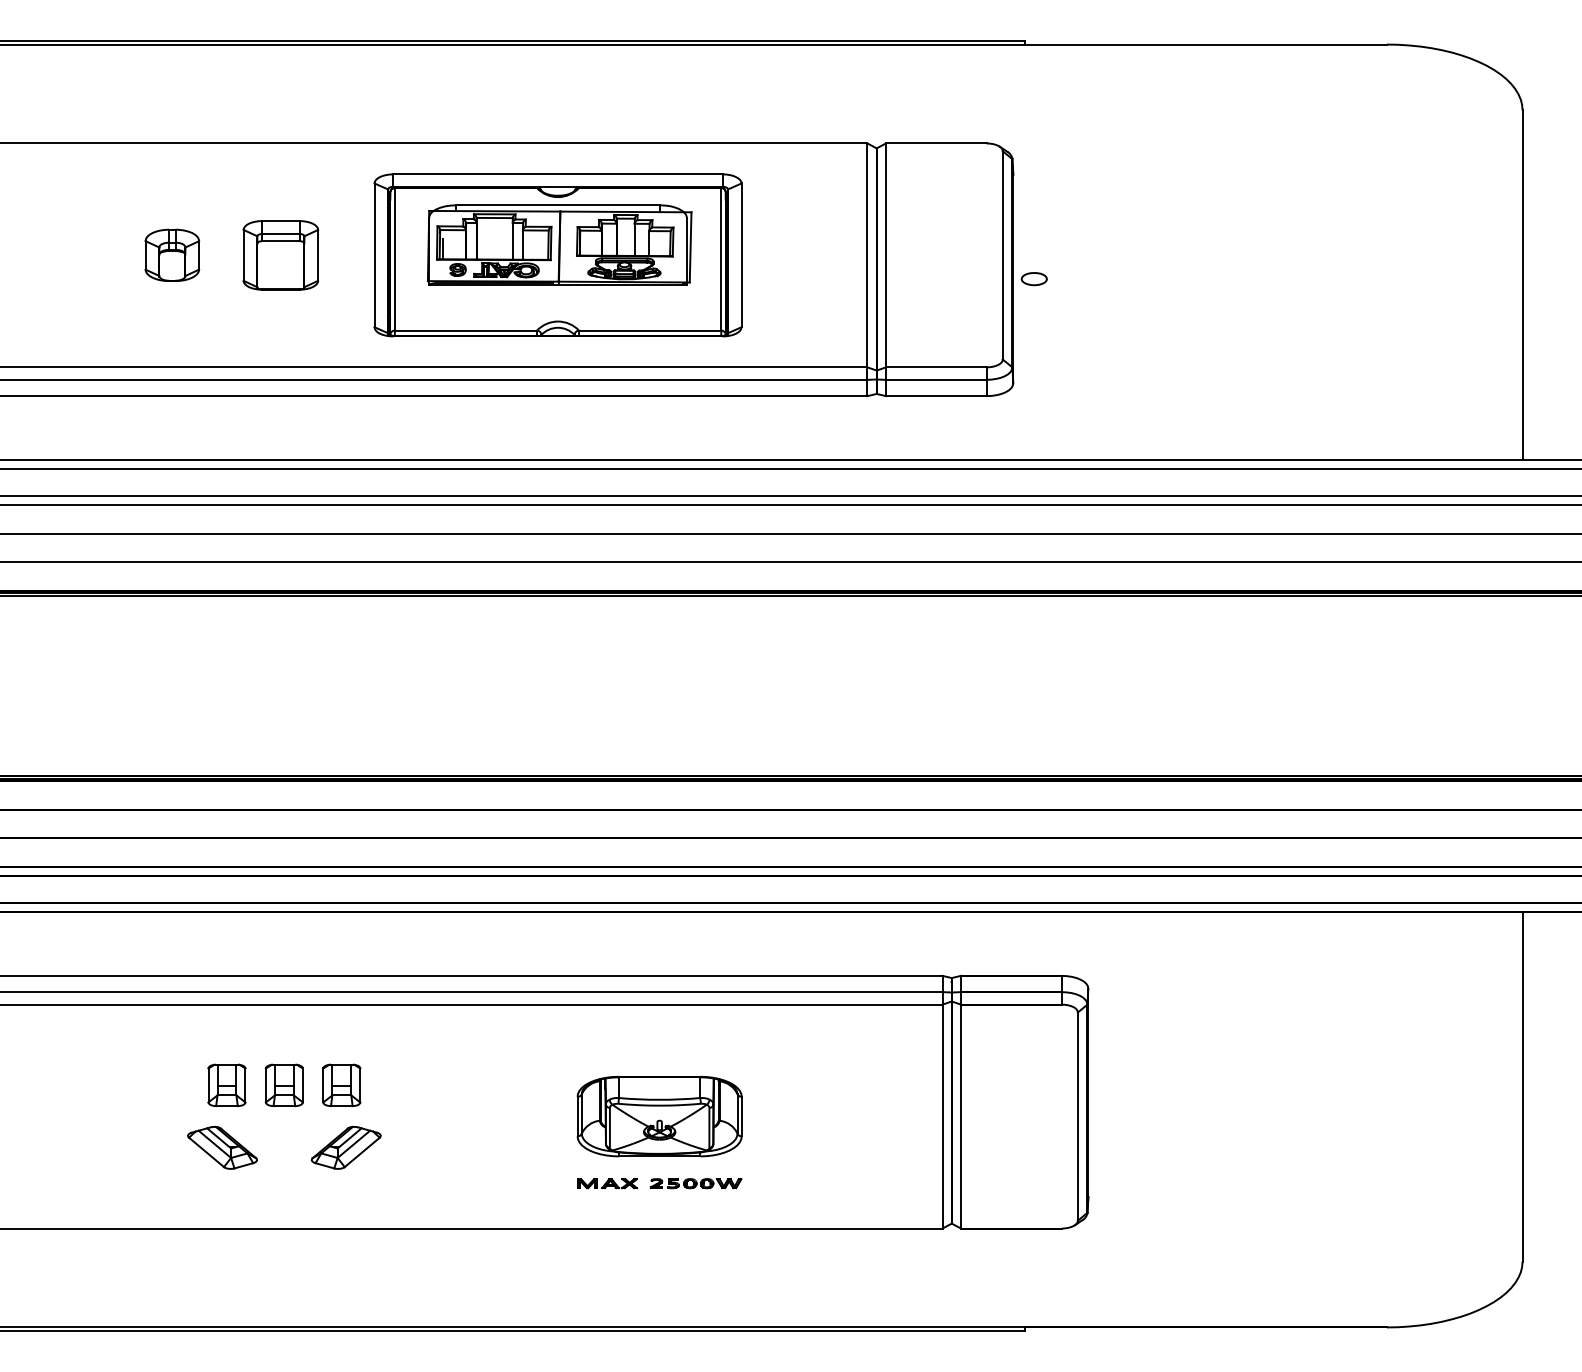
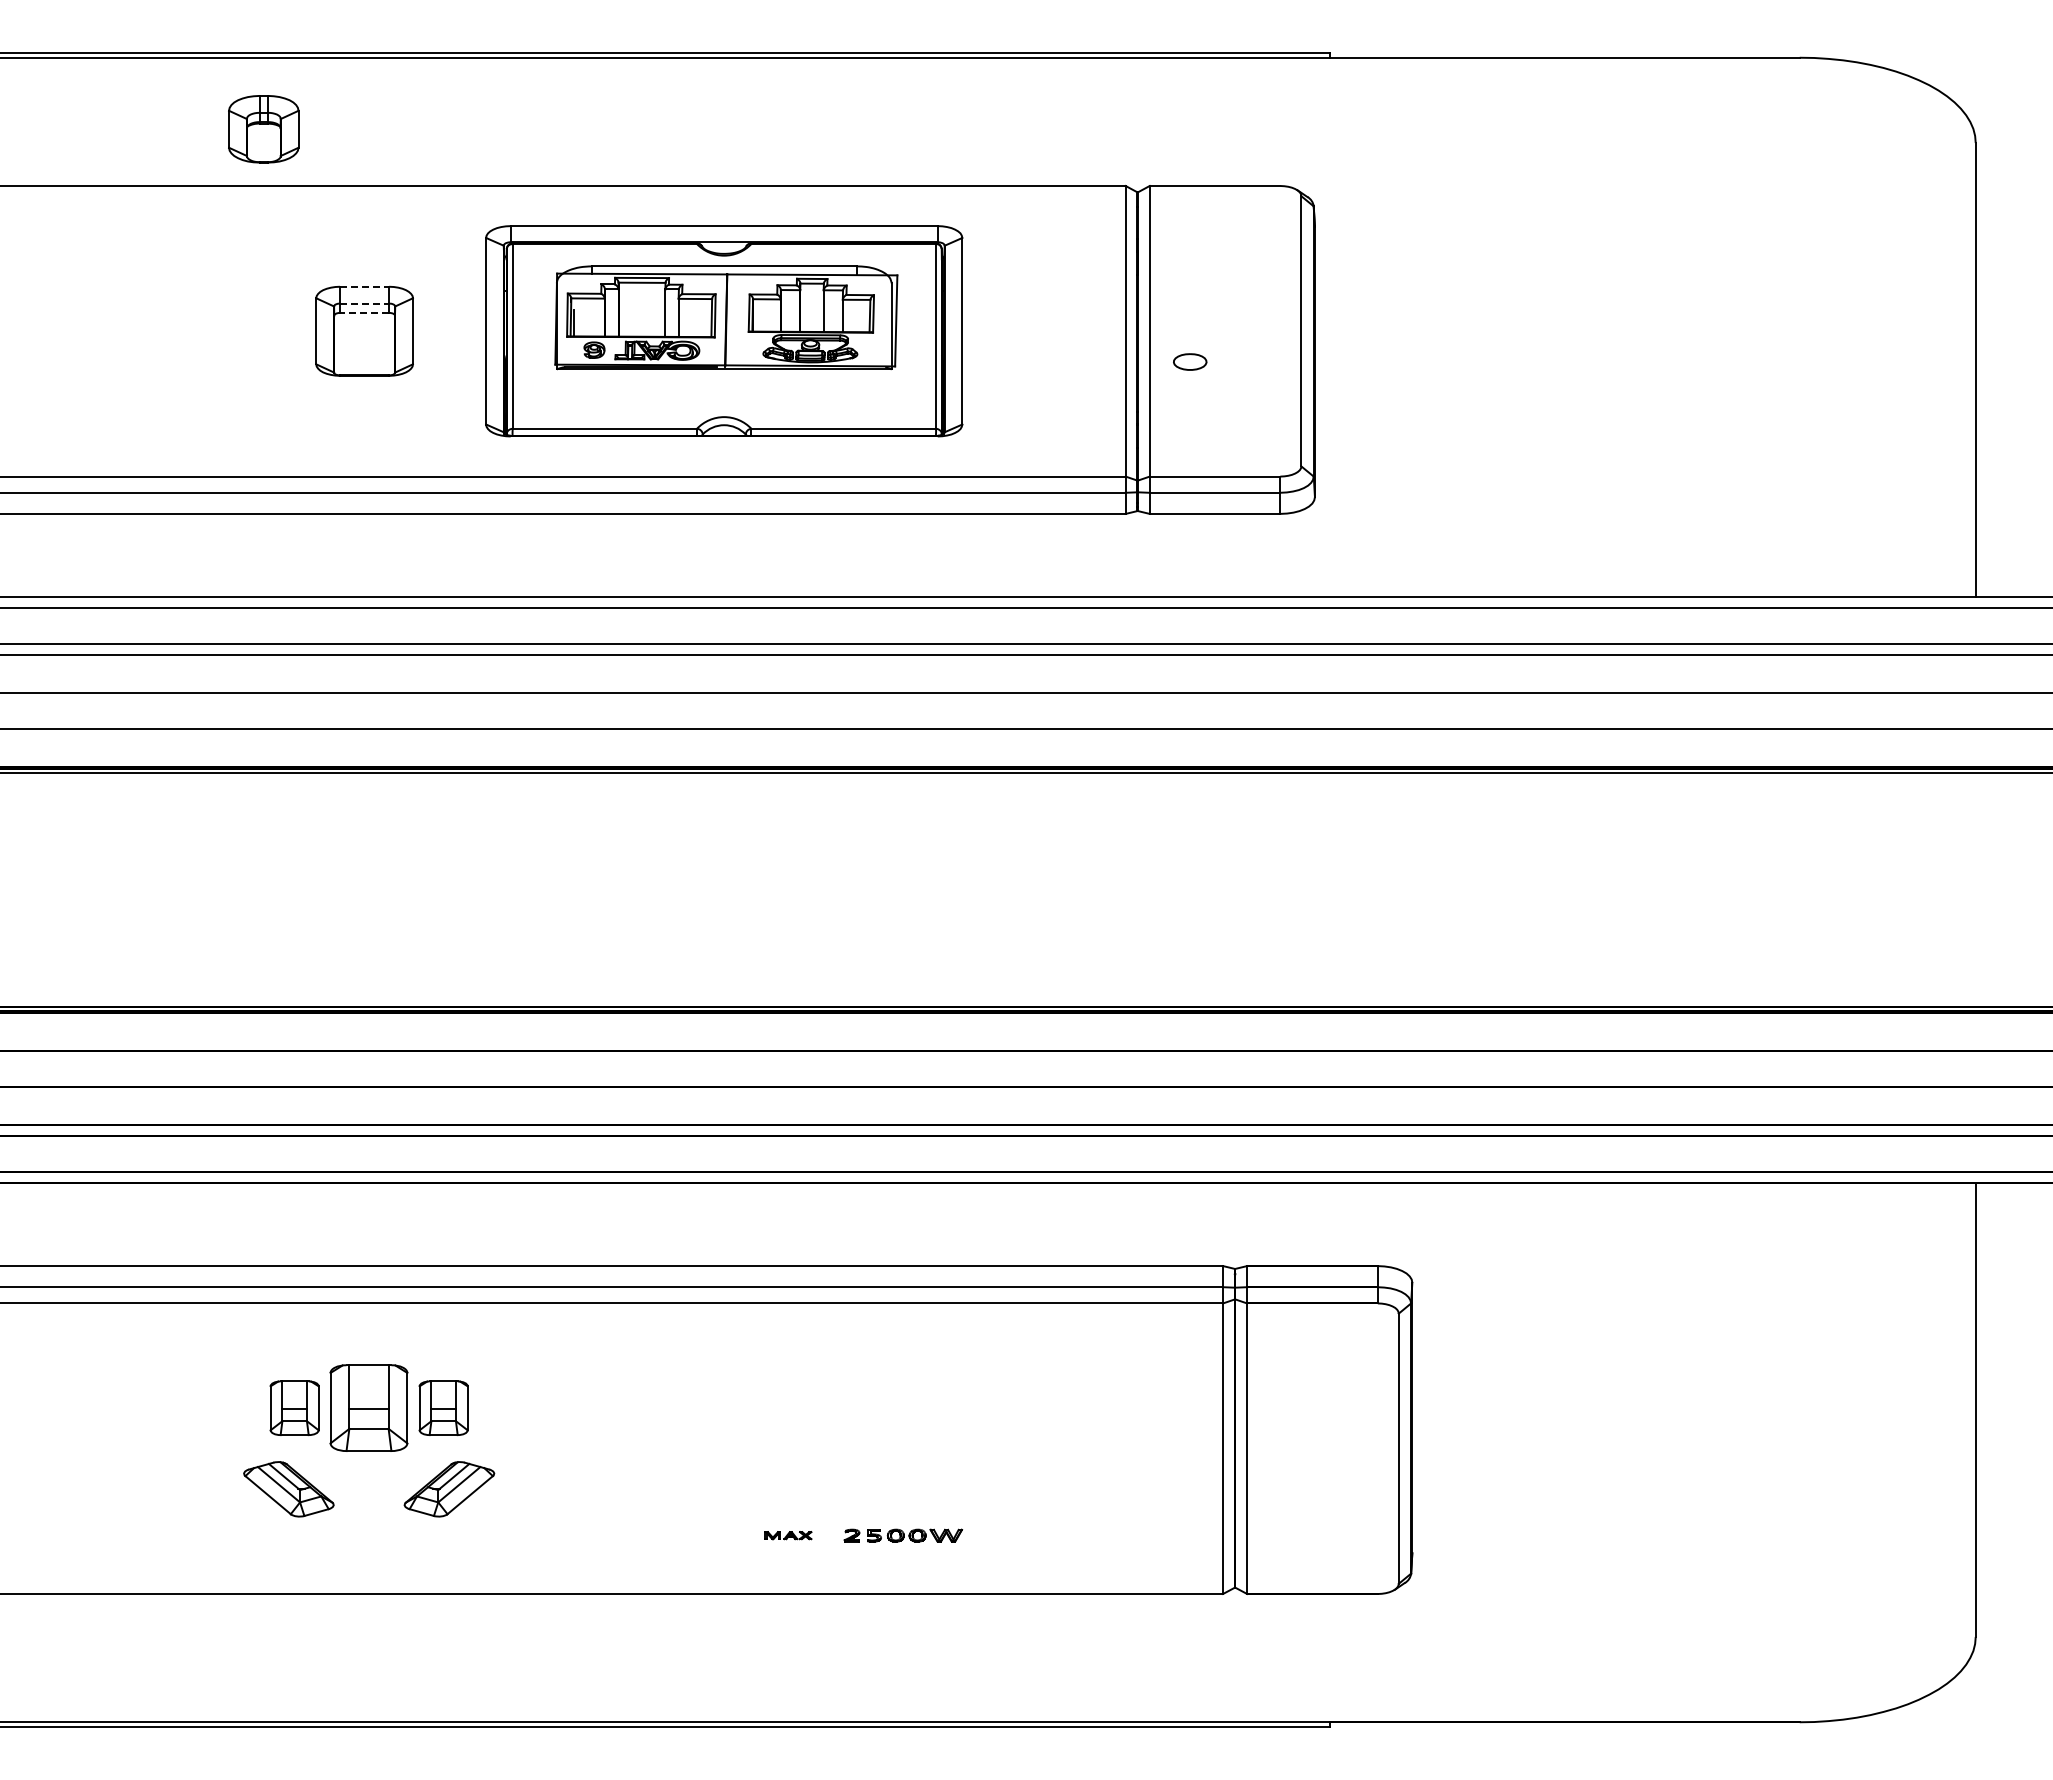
line: (280, 220) -> (364, 286), solid -> dashed
line: (280, 233) -> (364, 303), solid -> dashed
line: (280, 240) -> (364, 312), solid -> dashed
part: (172, 255) -> (263, 129), moved
part: (1034, 278) -> (1190, 361), moved
part: (284, 1085) -> (369, 1408), size x1.6
part: (659, 1116) -> (855, 1448), removed
part: (607, 1183) -> (788, 1535), size x0.6

